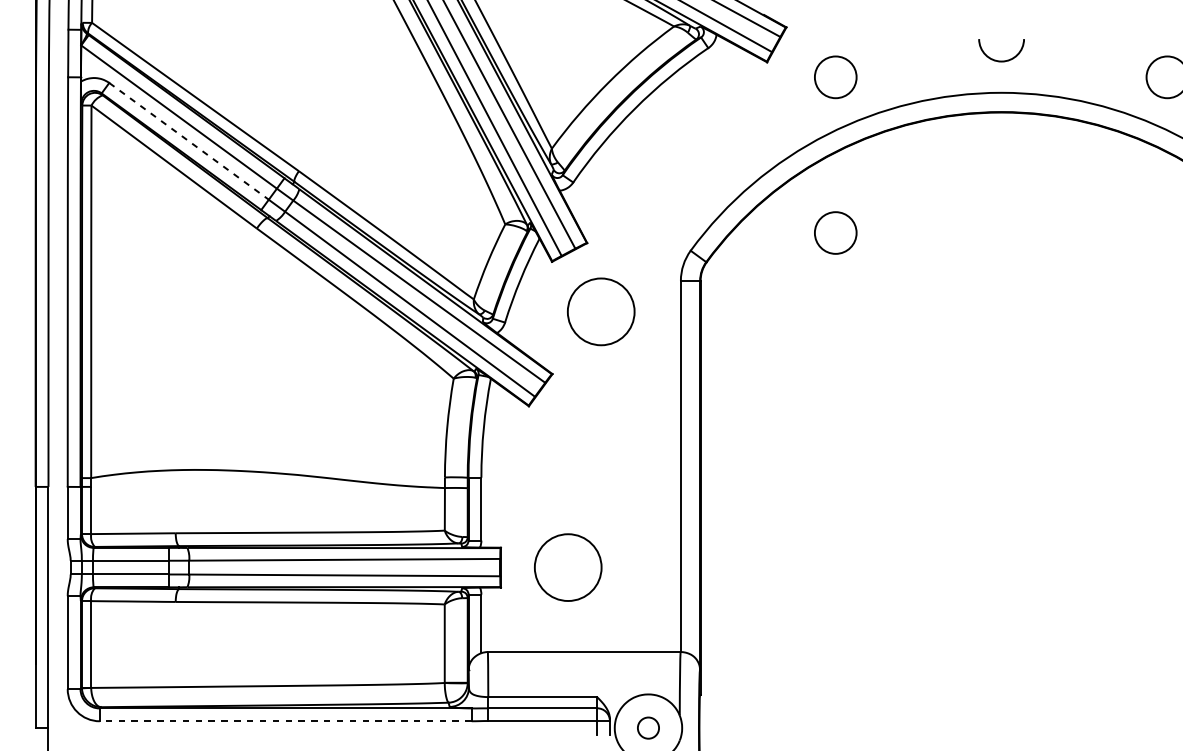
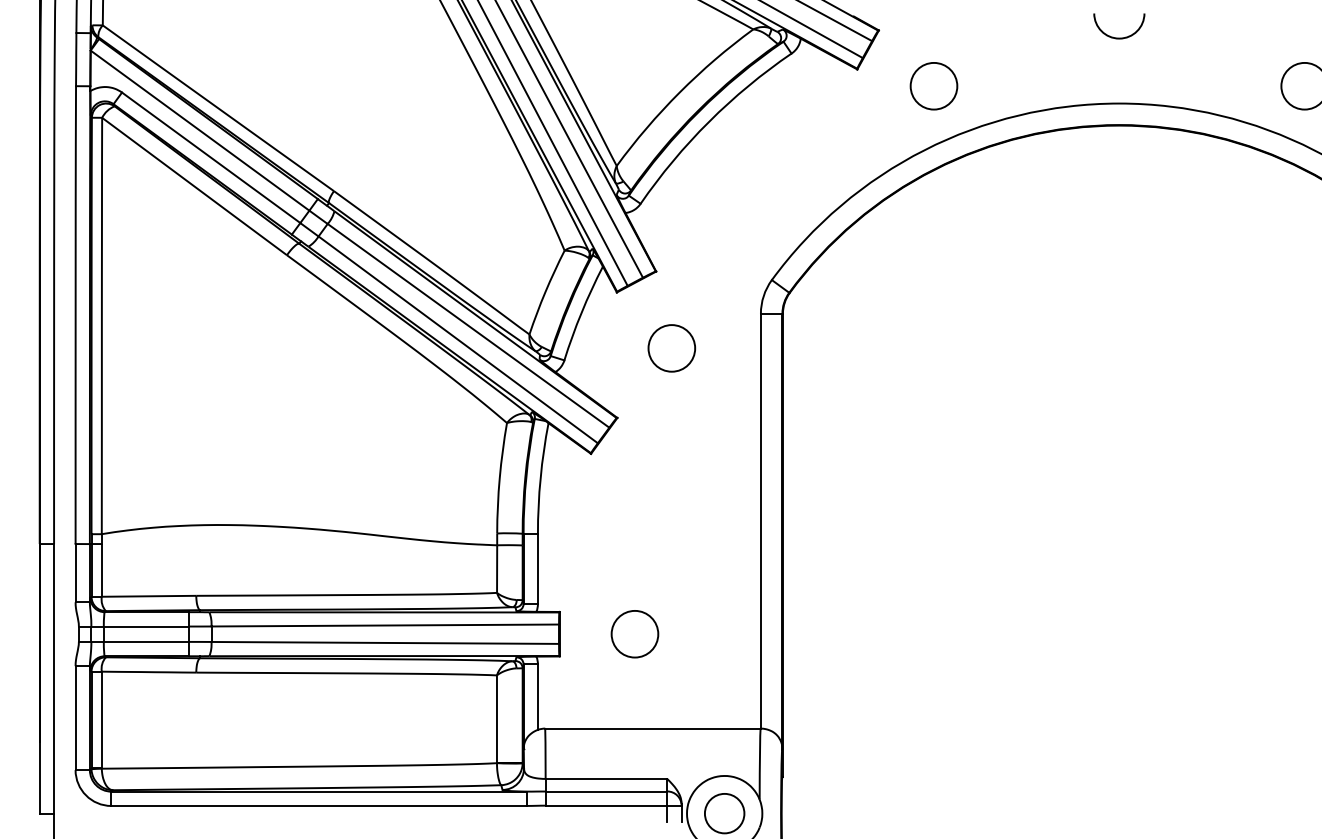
arc: (1001, 60) -> (1119, 37), moved
line: (189, 141) -> (211, 158), dashed -> solid
circle: (835, 233) -> (933, 260), removed
circle: (600, 311) -> (671, 348), size x0.62
circle: (567, 566) -> (634, 633), size x0.62
line: (285, 720) -> (319, 805), dashed -> solid
circle: (648, 728) -> (724, 813), size x1.67

